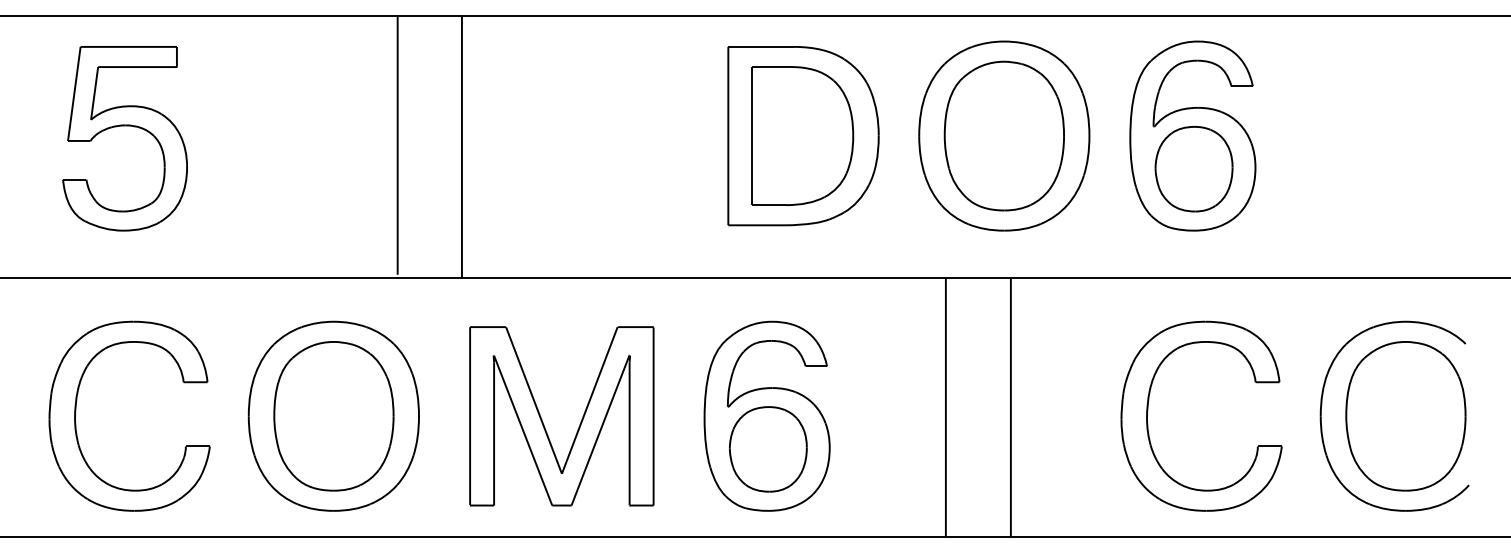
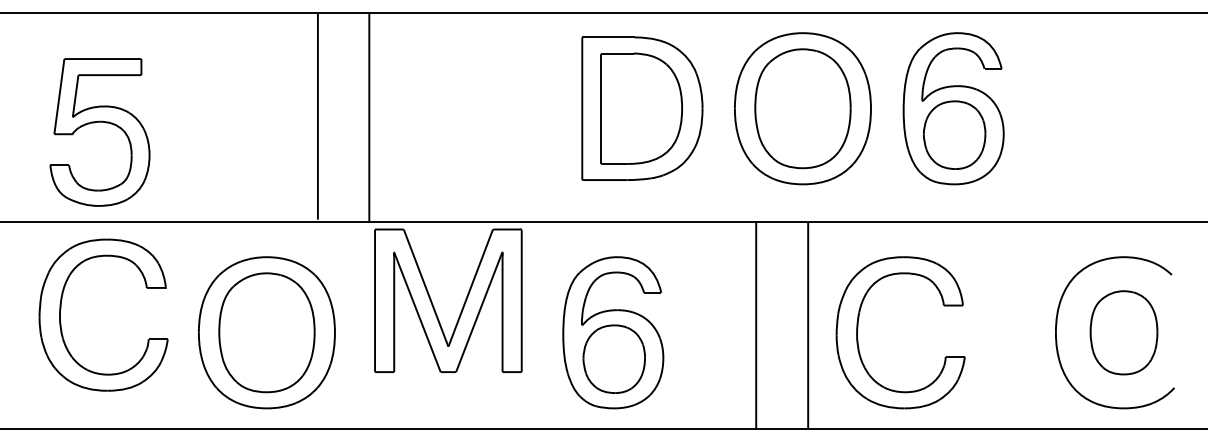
part: (124, 126) -> (99, 122), moved
part: (1148, 410) -> (858, 328), moved
part: (76, 411) -> (61, 311), moved
part: (1405, 416) -> (1123, 332), size x0.7
part: (544, 424) -> (434, 307), moved

